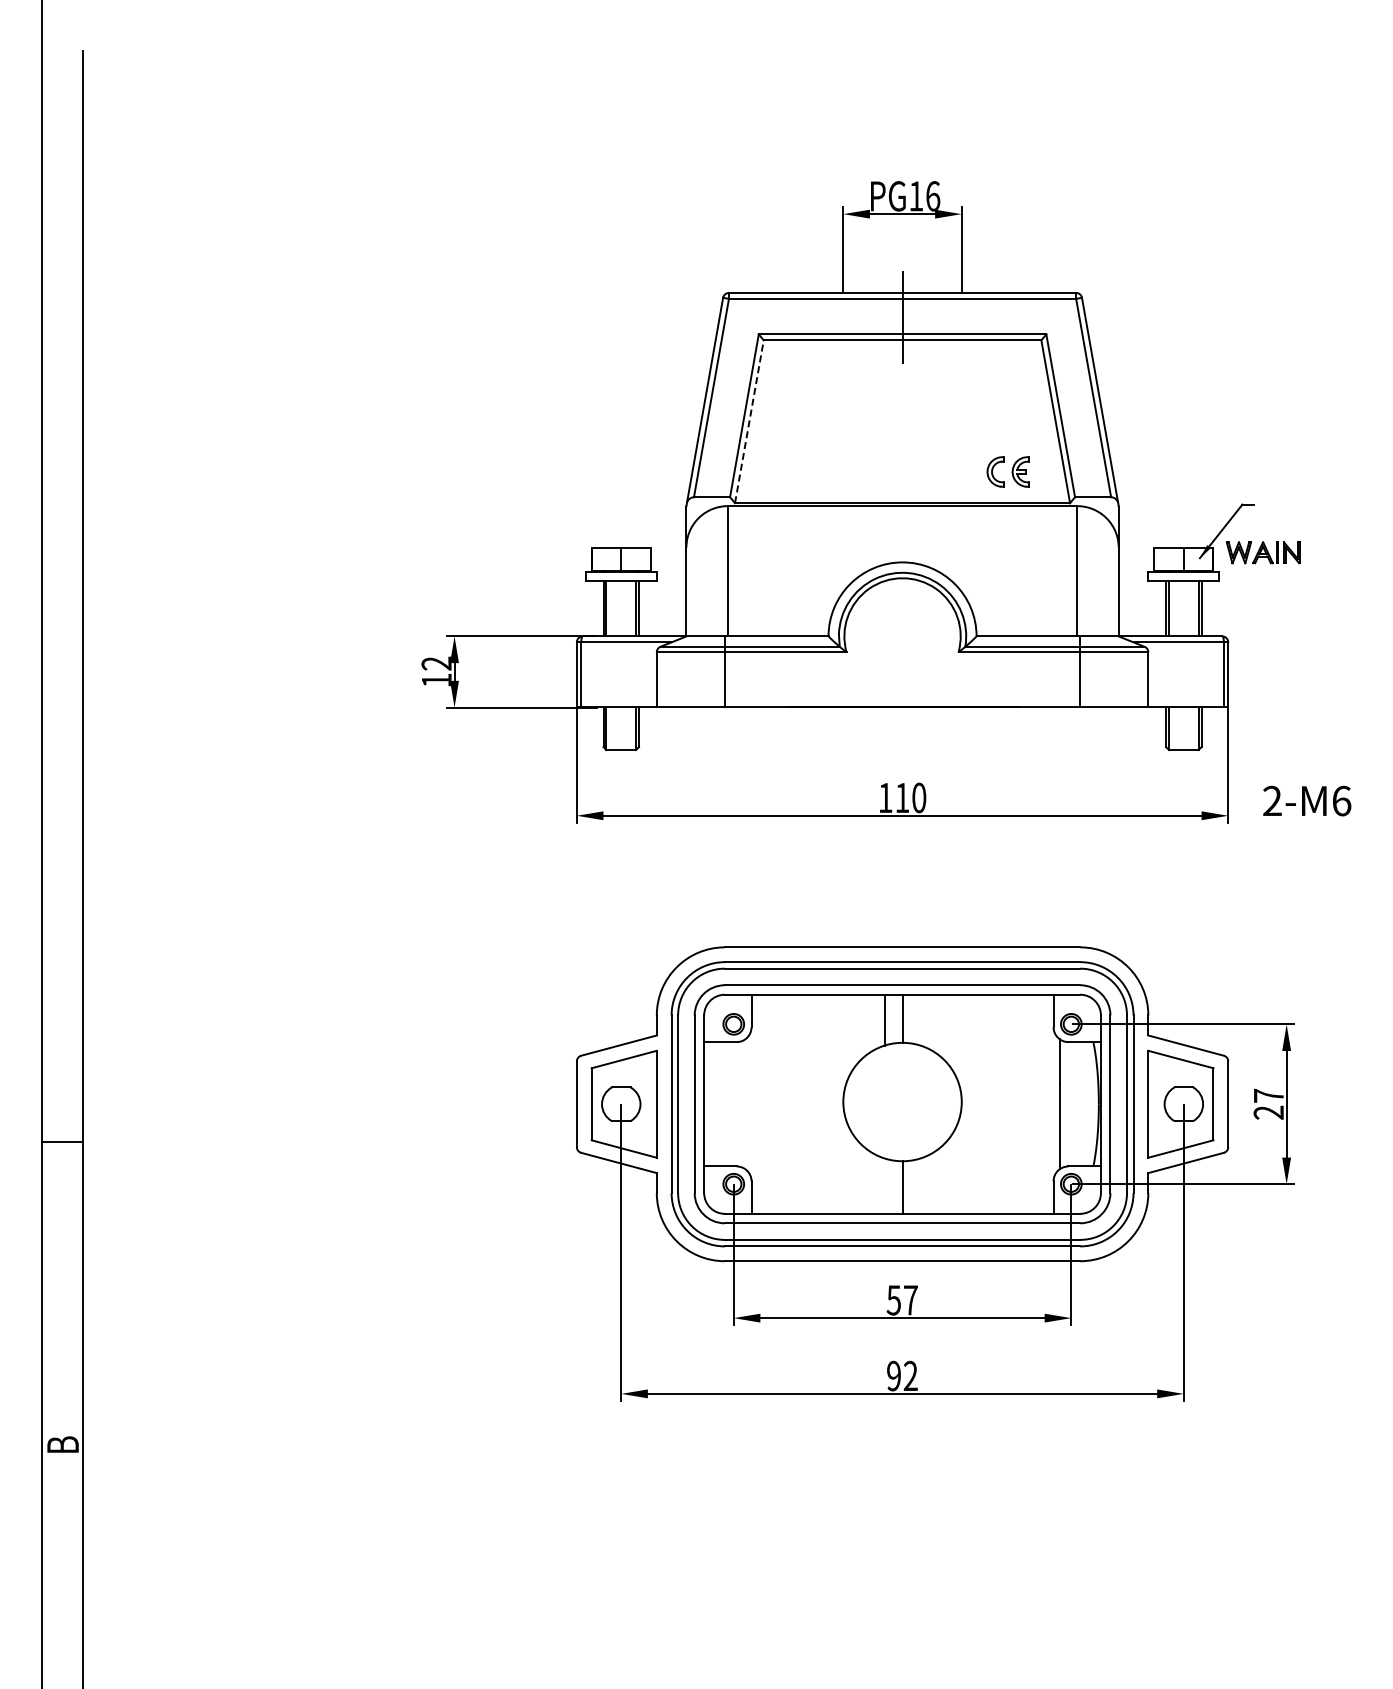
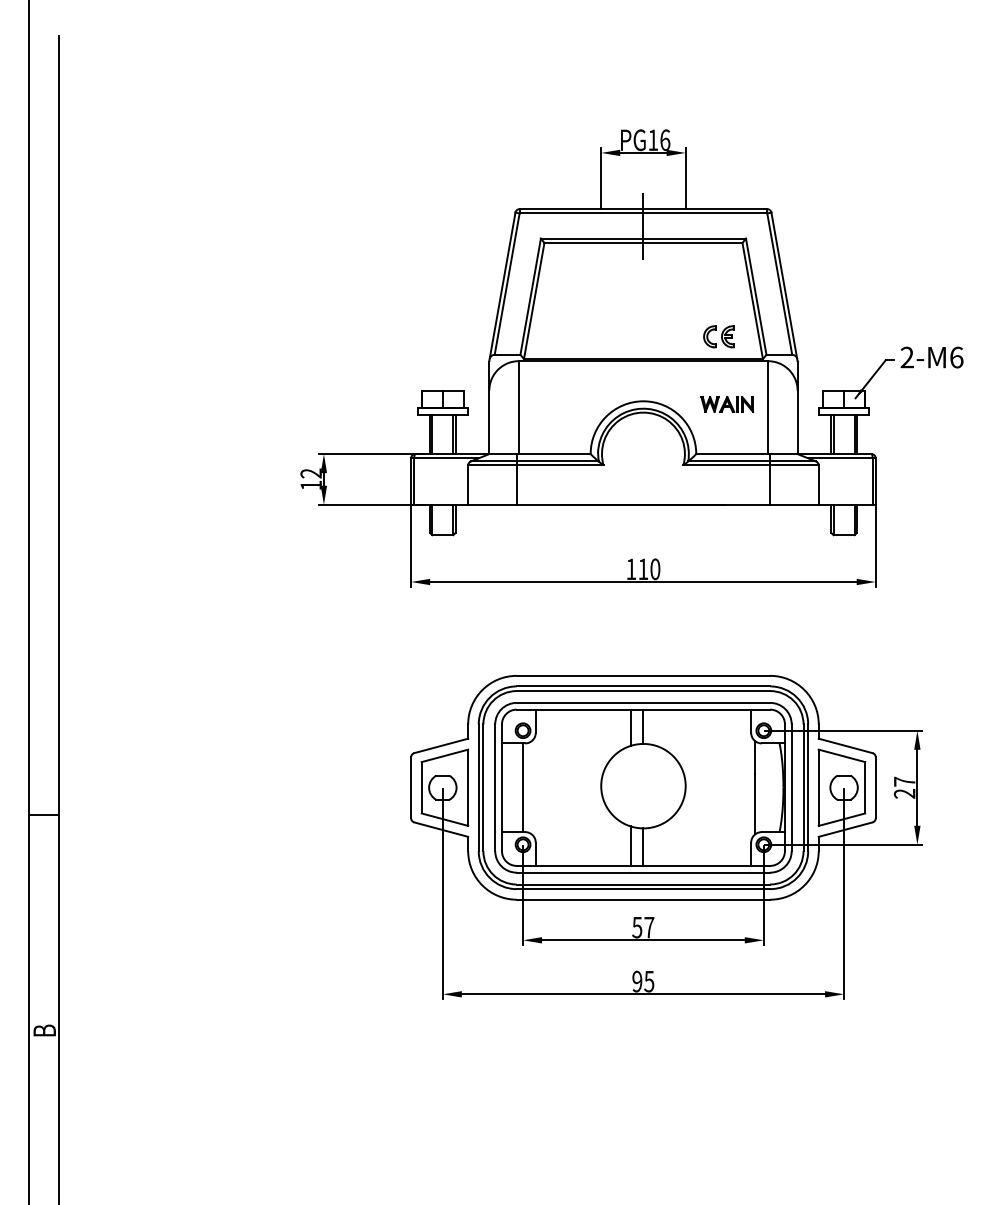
line: (749, 421) -> (534, 300), dashed -> solid
part: (1262, 552) -> (726, 404), moved
text: (1307, 800) -> (932, 357), moved
line: (733, 1104) -> (522, 787), added
line: (884, 1185) -> (630, 845), added
text: (910, 1375) -> (649, 981), 92 -> 95

